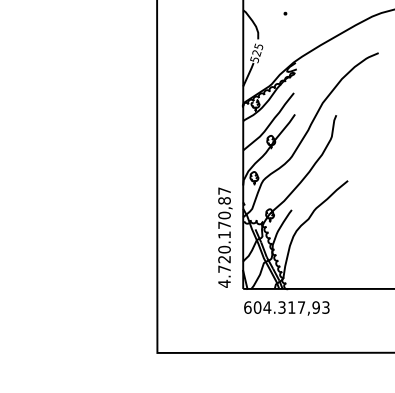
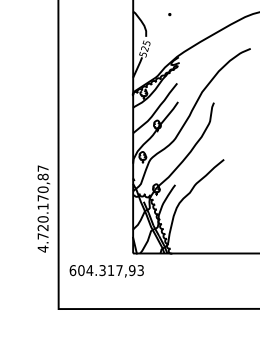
text: (225, 237) -> (43, 208), moved
text: (286, 308) -> (106, 271), moved

